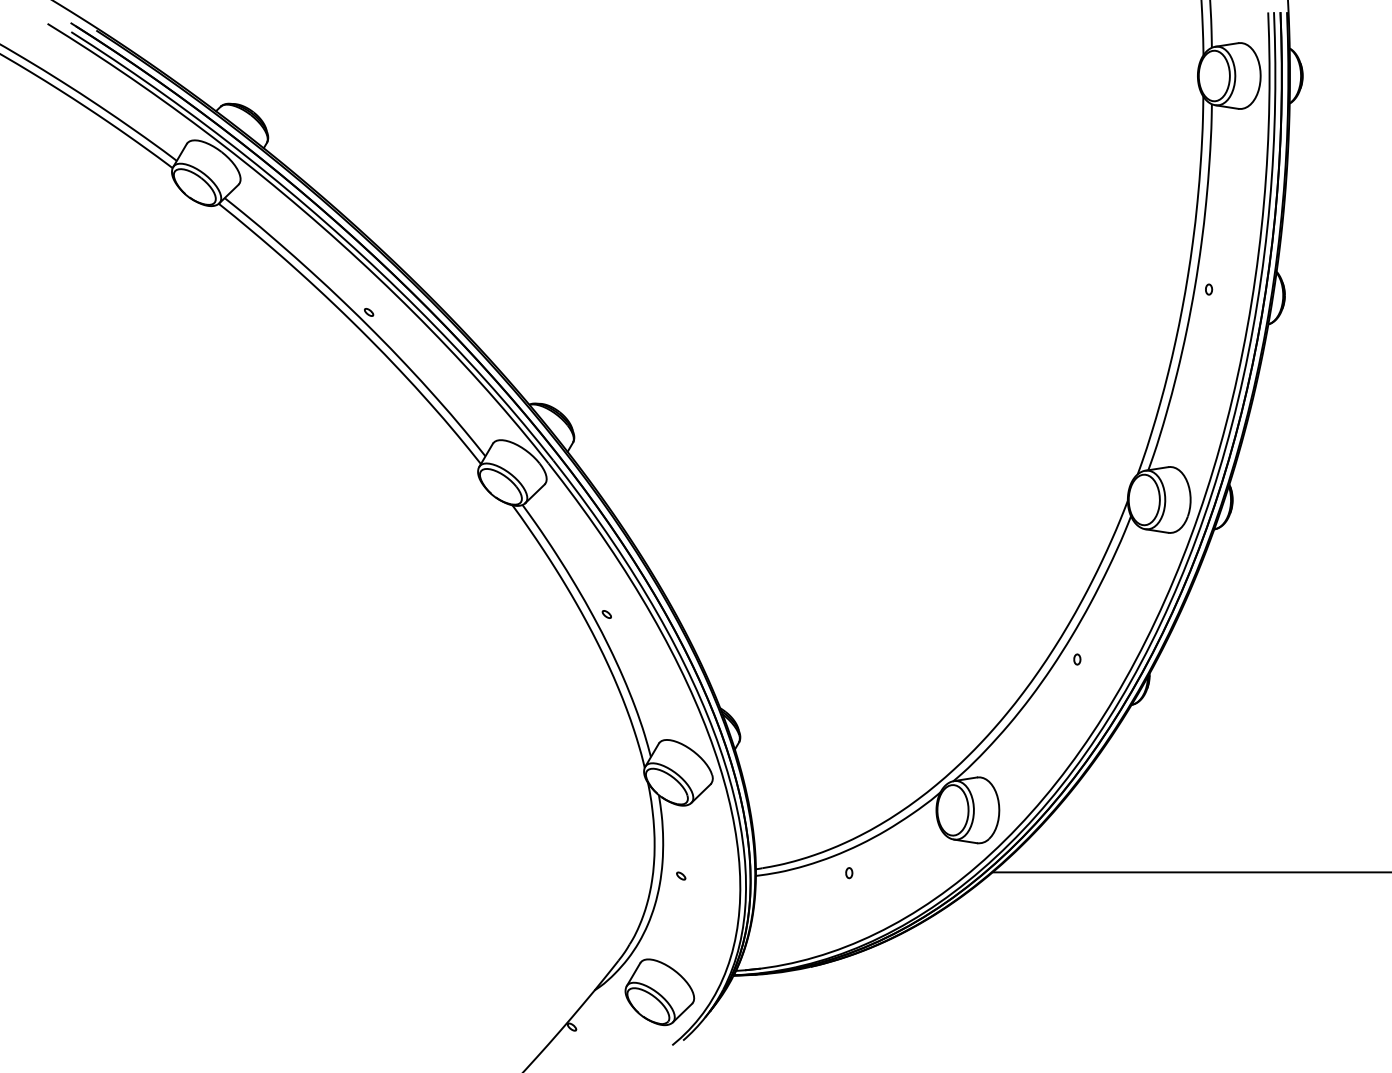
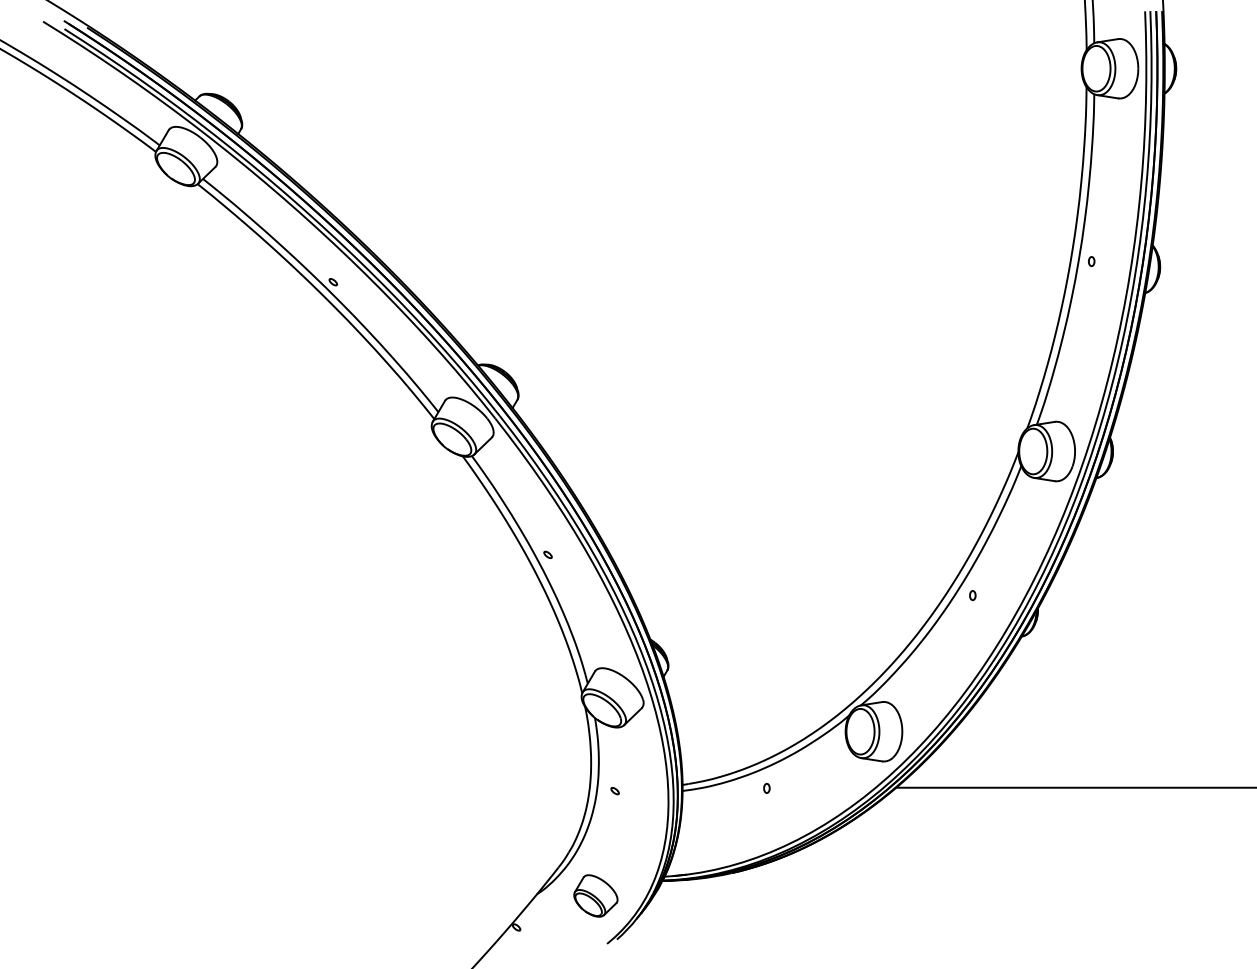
part: (659, 991) -> (595, 895), size x0.7

